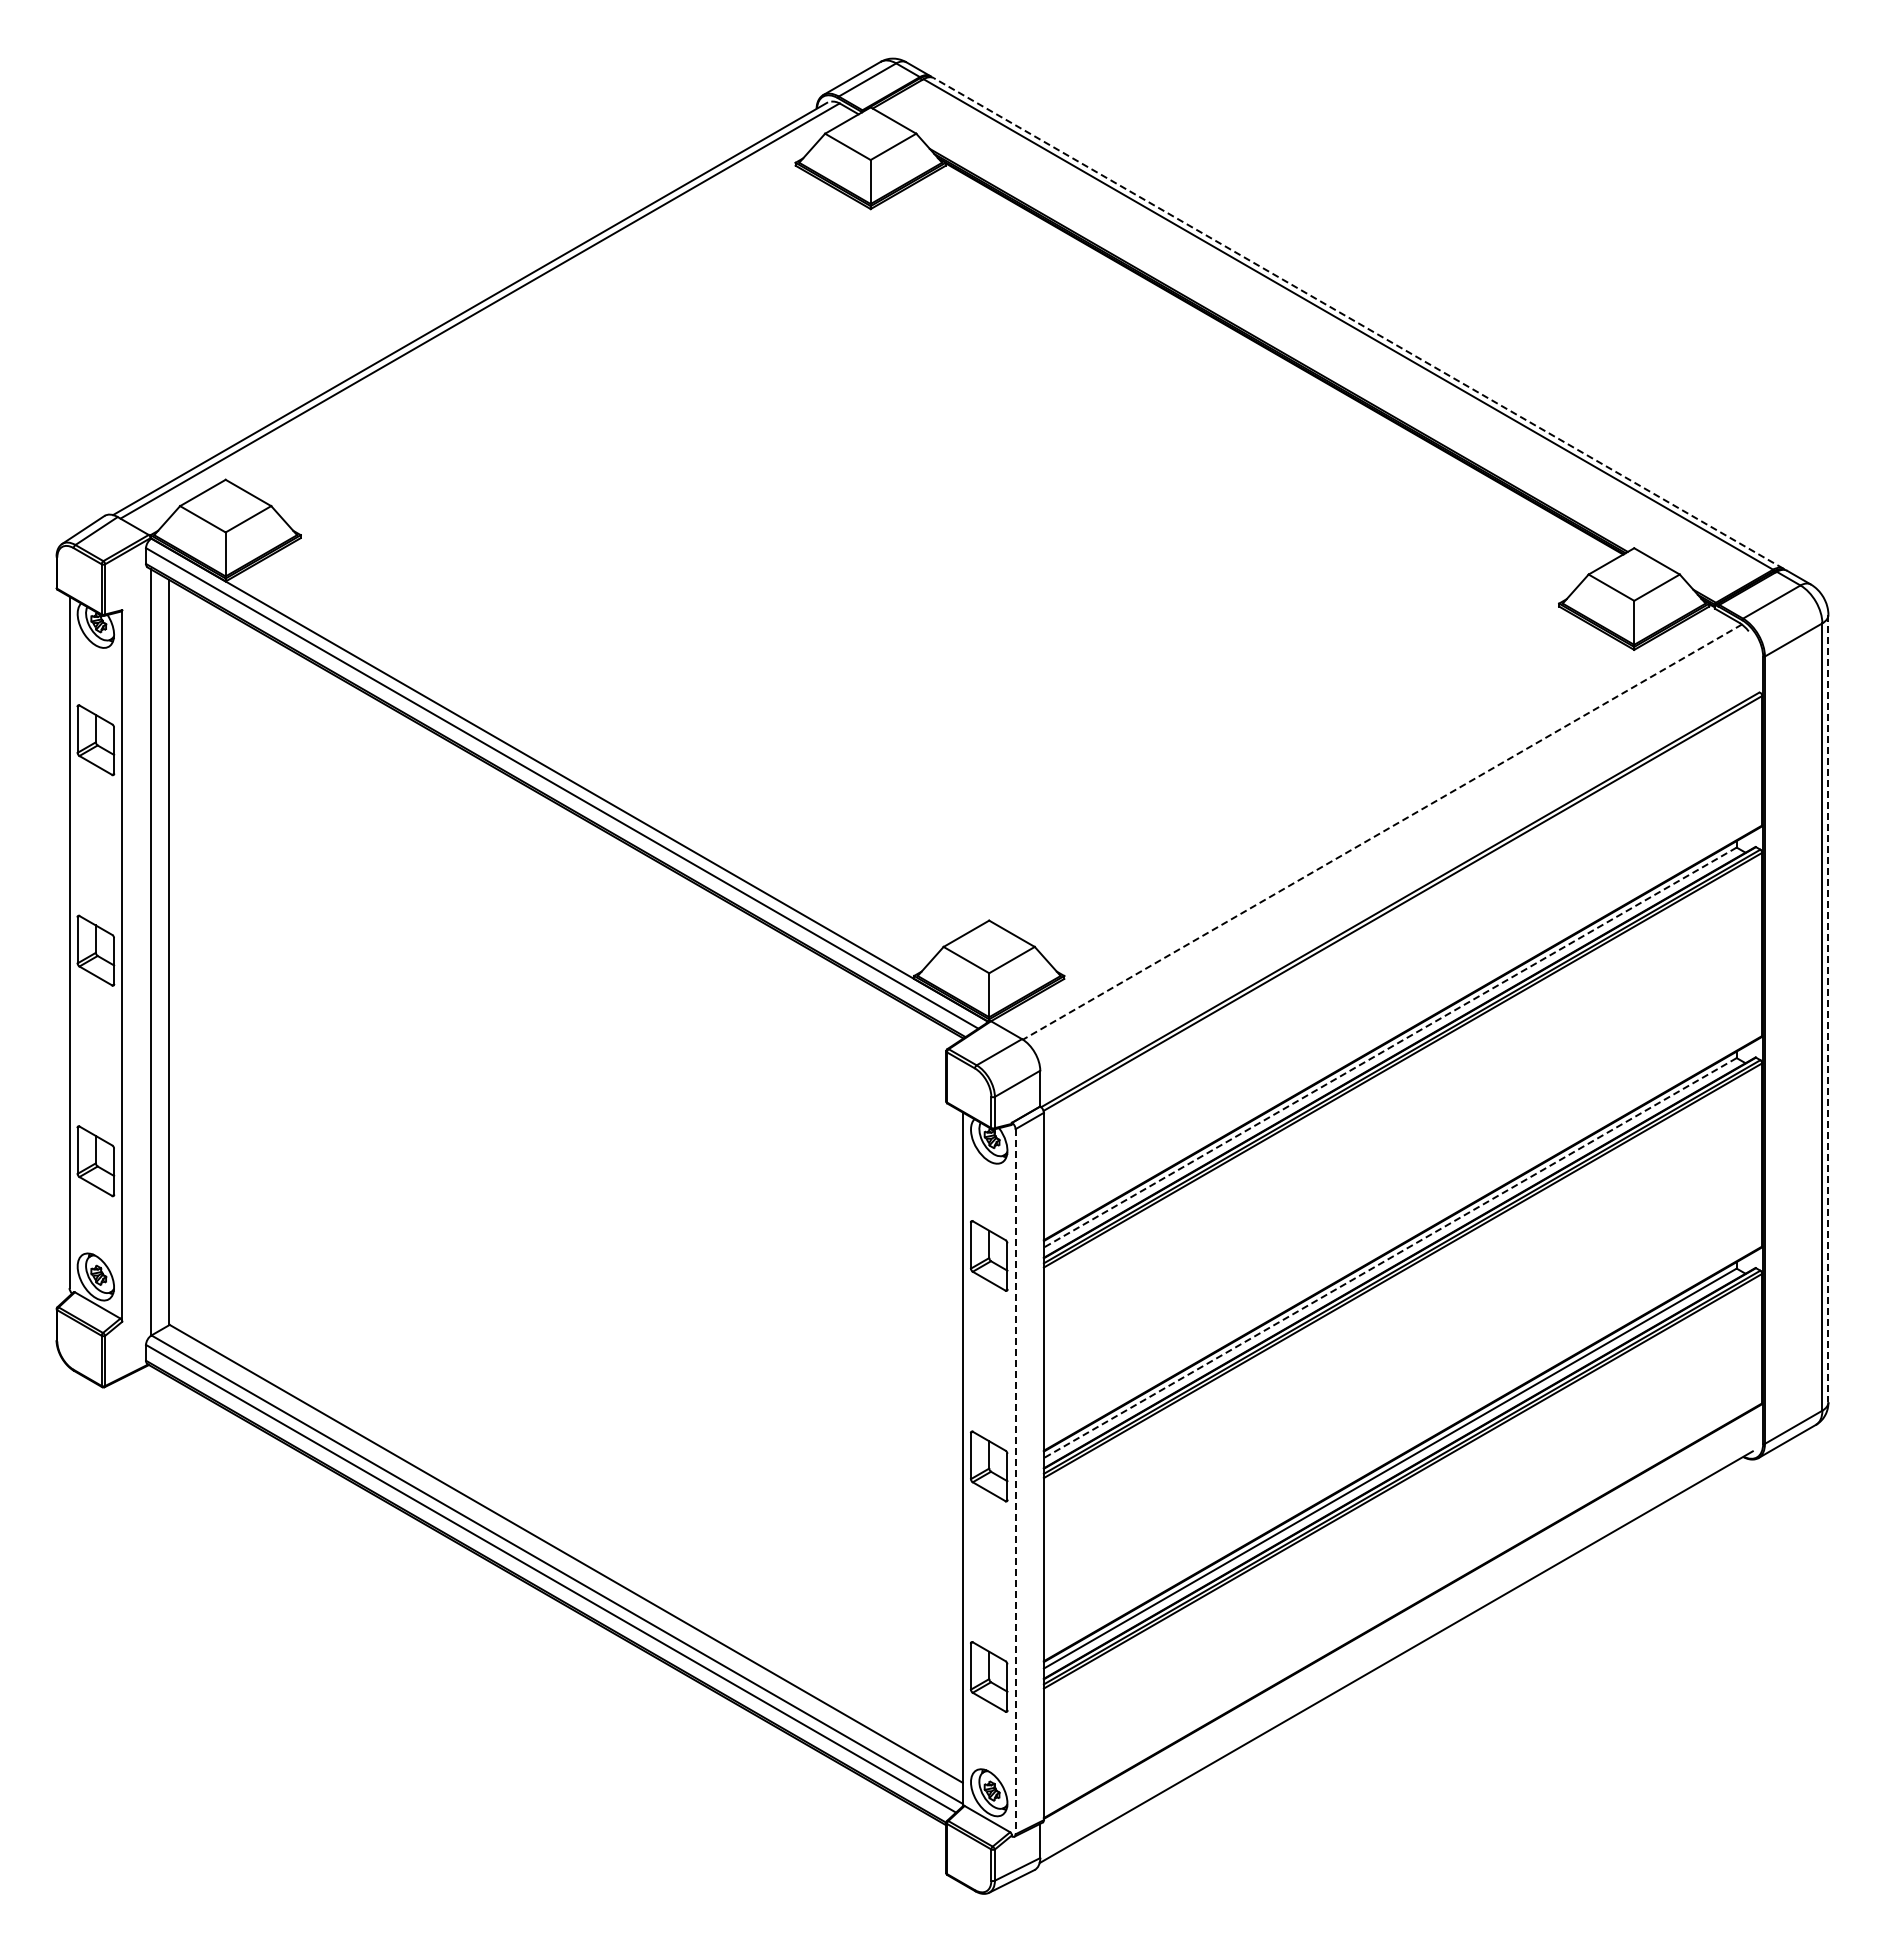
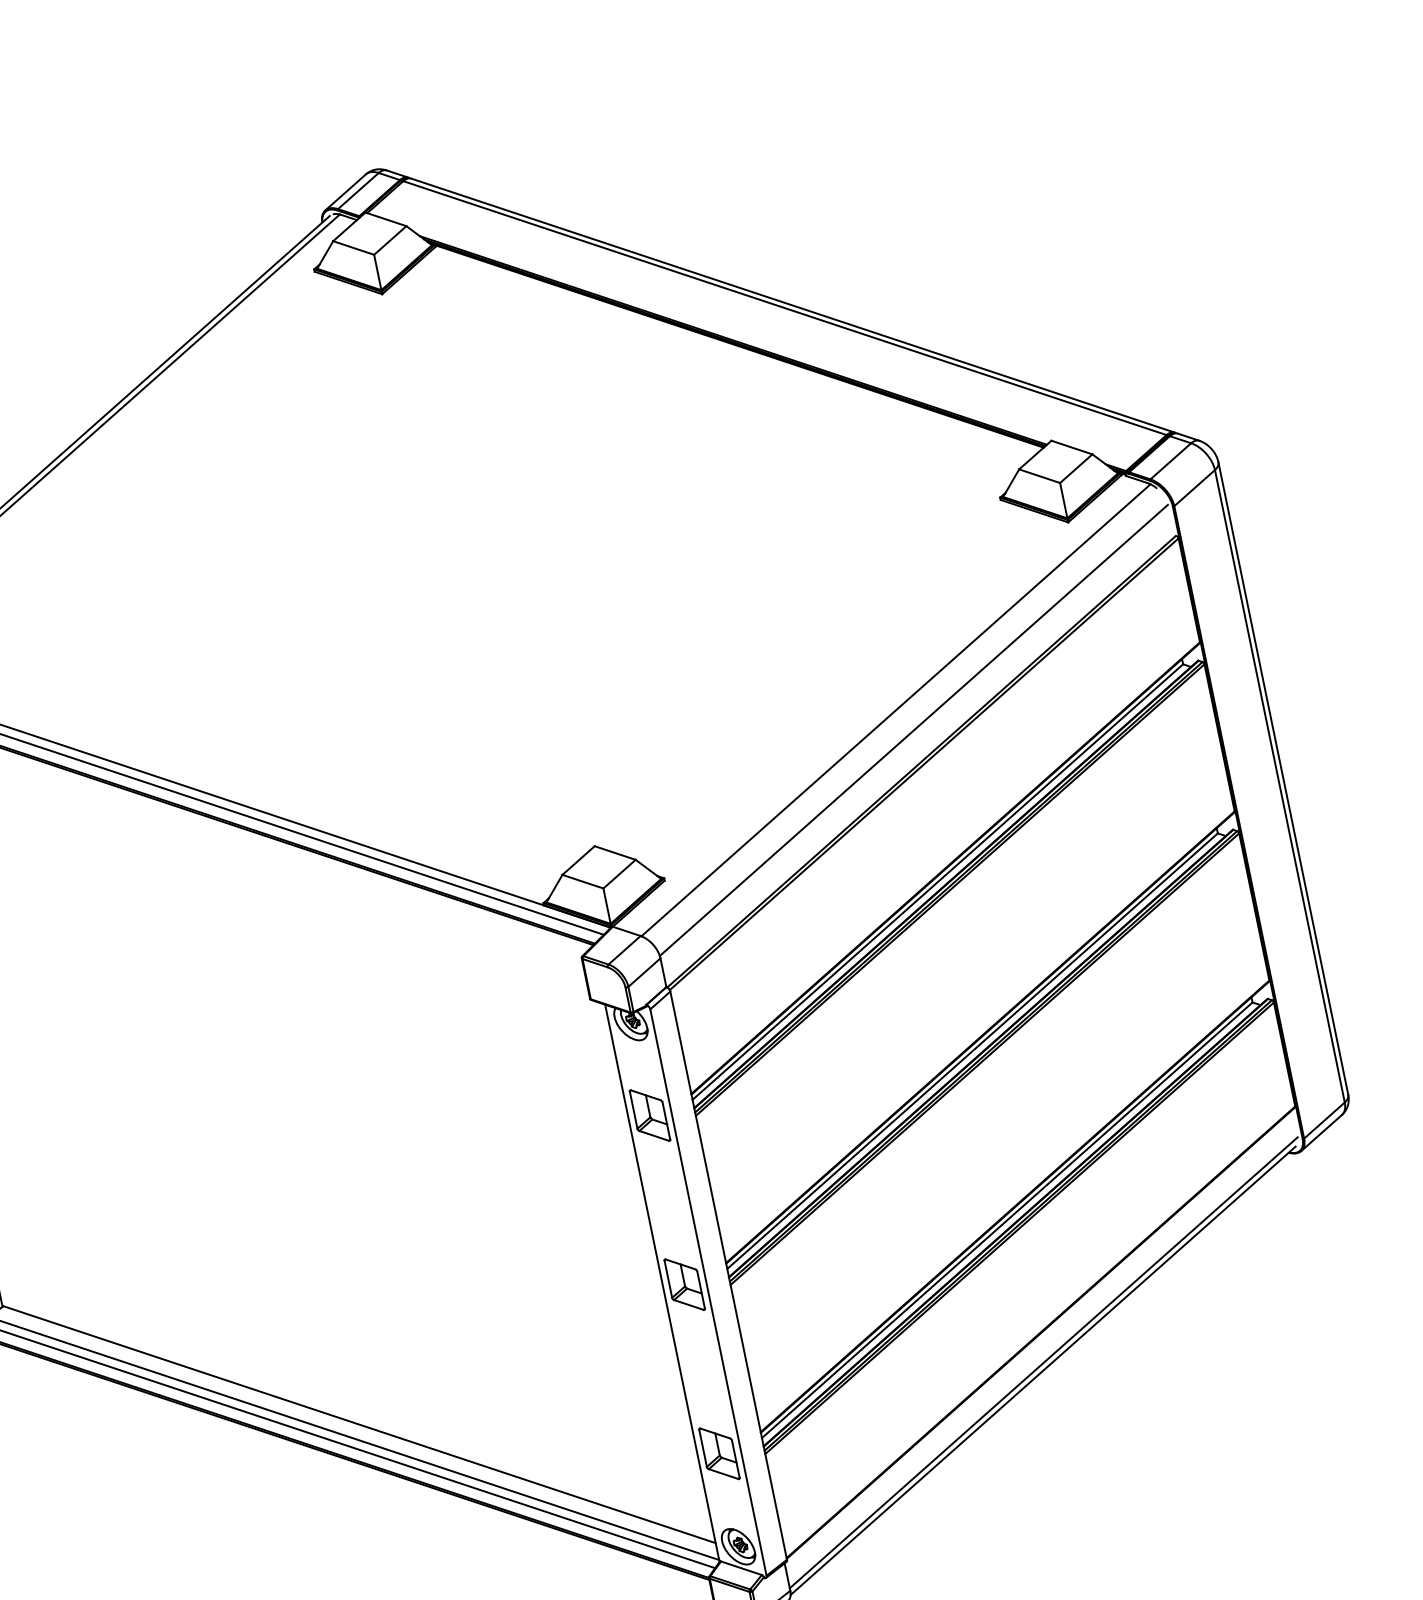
line: (1358, 323) -> (792, 305), dashed -> solid
line: (1382, 832) -> (896, 710), dashed -> solid
line: (1398, 860) -> (913, 730), added
line: (1828, 1008) -> (1283, 778), dashed -> solid
line: (1390, 1047) -> (937, 881), dashed -> solid
line: (1390, 1258) -> (972, 1051), dashed -> solid
line: (1015, 1481) -> (708, 1292), dashed -> solid
line: (1398, 1647) -> (1043, 1362), added

